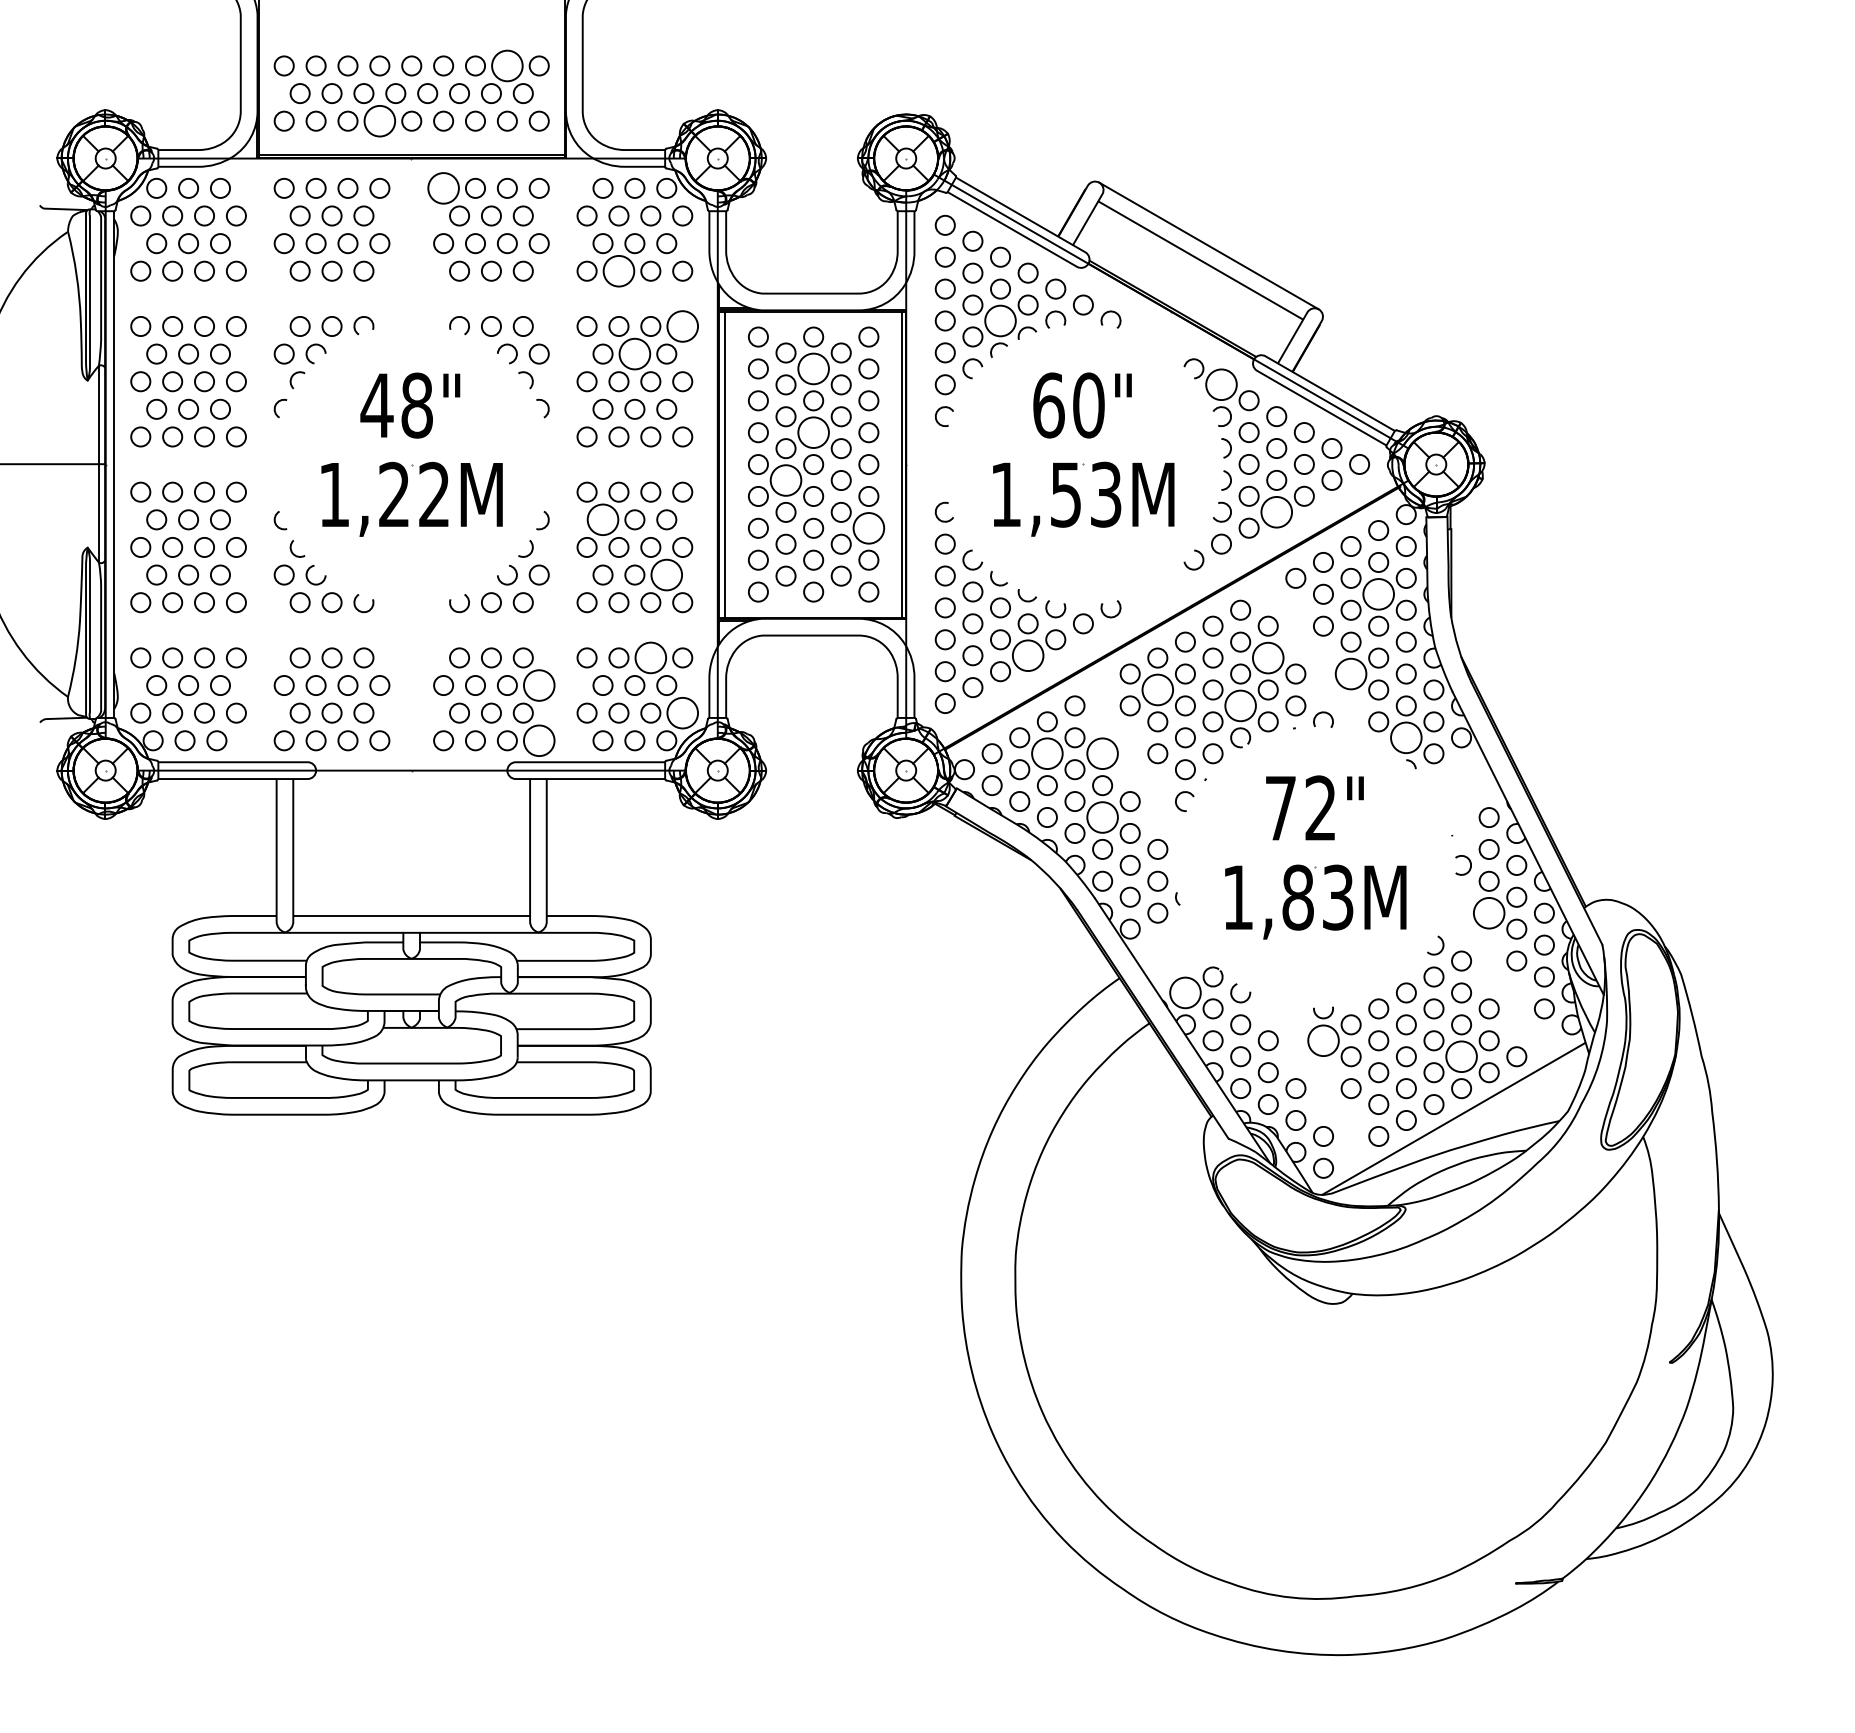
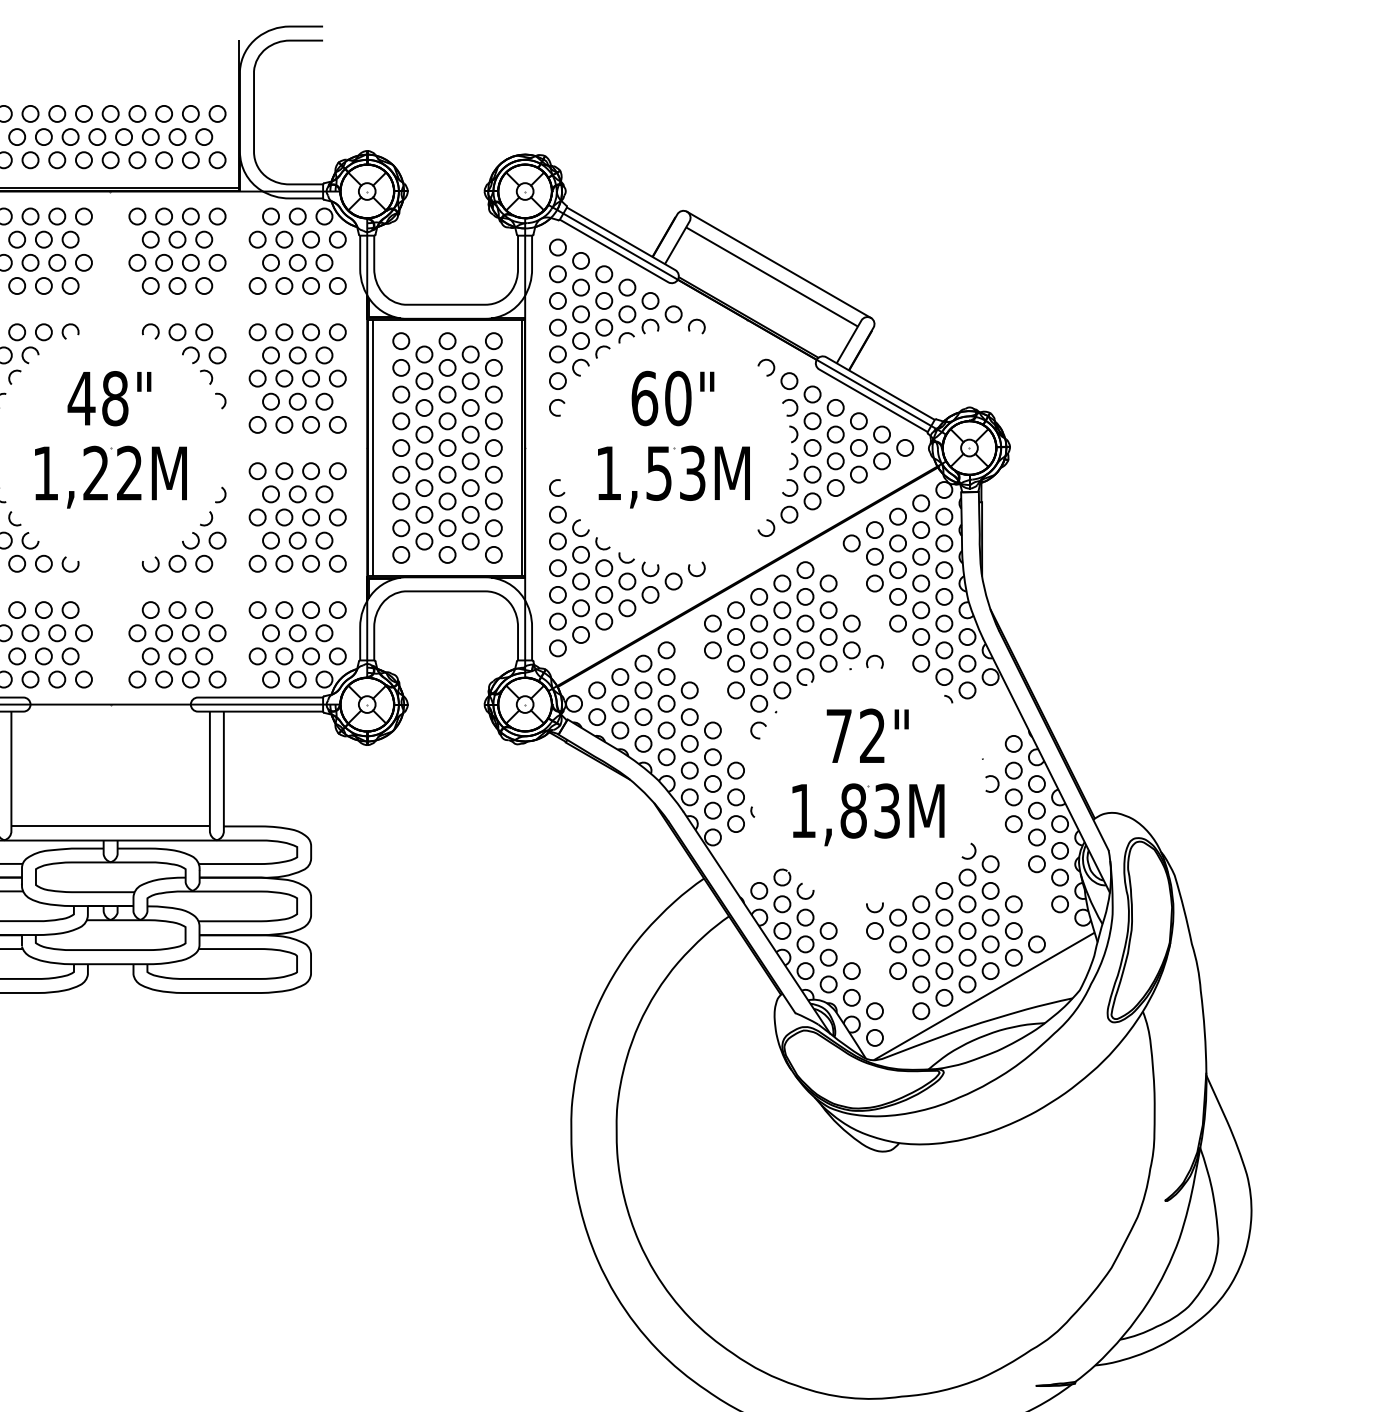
circle: (506, 65) -> (190, 113), size x0.62
circle: (379, 120) -> (83, 159), size x0.62
circle: (443, 187) -> (137, 215), size x0.62
circle: (618, 270) -> (284, 285), size x0.62
circle: (1000, 320) -> (604, 327), size x0.62
circle: (682, 326) -> (337, 332), size x0.62
circle: (634, 353) -> (297, 354), size x0.62
circle: (813, 368) -> (447, 367), size x0.62
circle: (1221, 384) -> (789, 380), size x0.62
circle: (813, 432) -> (447, 421), size x0.62
circle: (785, 480) -> (423, 461), size x0.62
circle: (1276, 511) -> (835, 487), size x0.62
circle: (602, 519) -> (270, 494), size x0.62
circle: (868, 527) -> (493, 500), size x0.62
circle: (666, 574) -> (324, 540), size x0.62
circle: (1378, 593) -> (921, 556), size x0.62
circle: (1027, 655) -> (626, 608), size x0.62
circle: (650, 657) -> (310, 609), size x0.62
circle: (1267, 657) -> (827, 609), size x0.62
circle: (1350, 673) -> (897, 623), size x0.62
circle: (538, 685) -> (216, 633), size x0.62
circle: (1157, 689) -> (735, 636), size x0.62
circle: (1240, 705) -> (805, 649), size x0.62
circle: (682, 712) -> (337, 655), size x0.62
circle: (1405, 737) -> (943, 676), size x0.62
circle: (538, 740) -> (216, 679), size x0.62
circle: (1046, 753) -> (642, 690), size x0.62
circle: (1102, 753) -> (689, 690), size x0.62
circle: (1102, 817) -> (689, 743), size x0.62
circle: (1488, 912) -> (1013, 823), size x0.62
circle: (1185, 992) -> (759, 890), size x0.62
circle: (1323, 1040) -> (874, 930), size x0.62
circle: (1461, 1056) -> (990, 944), size x0.62

